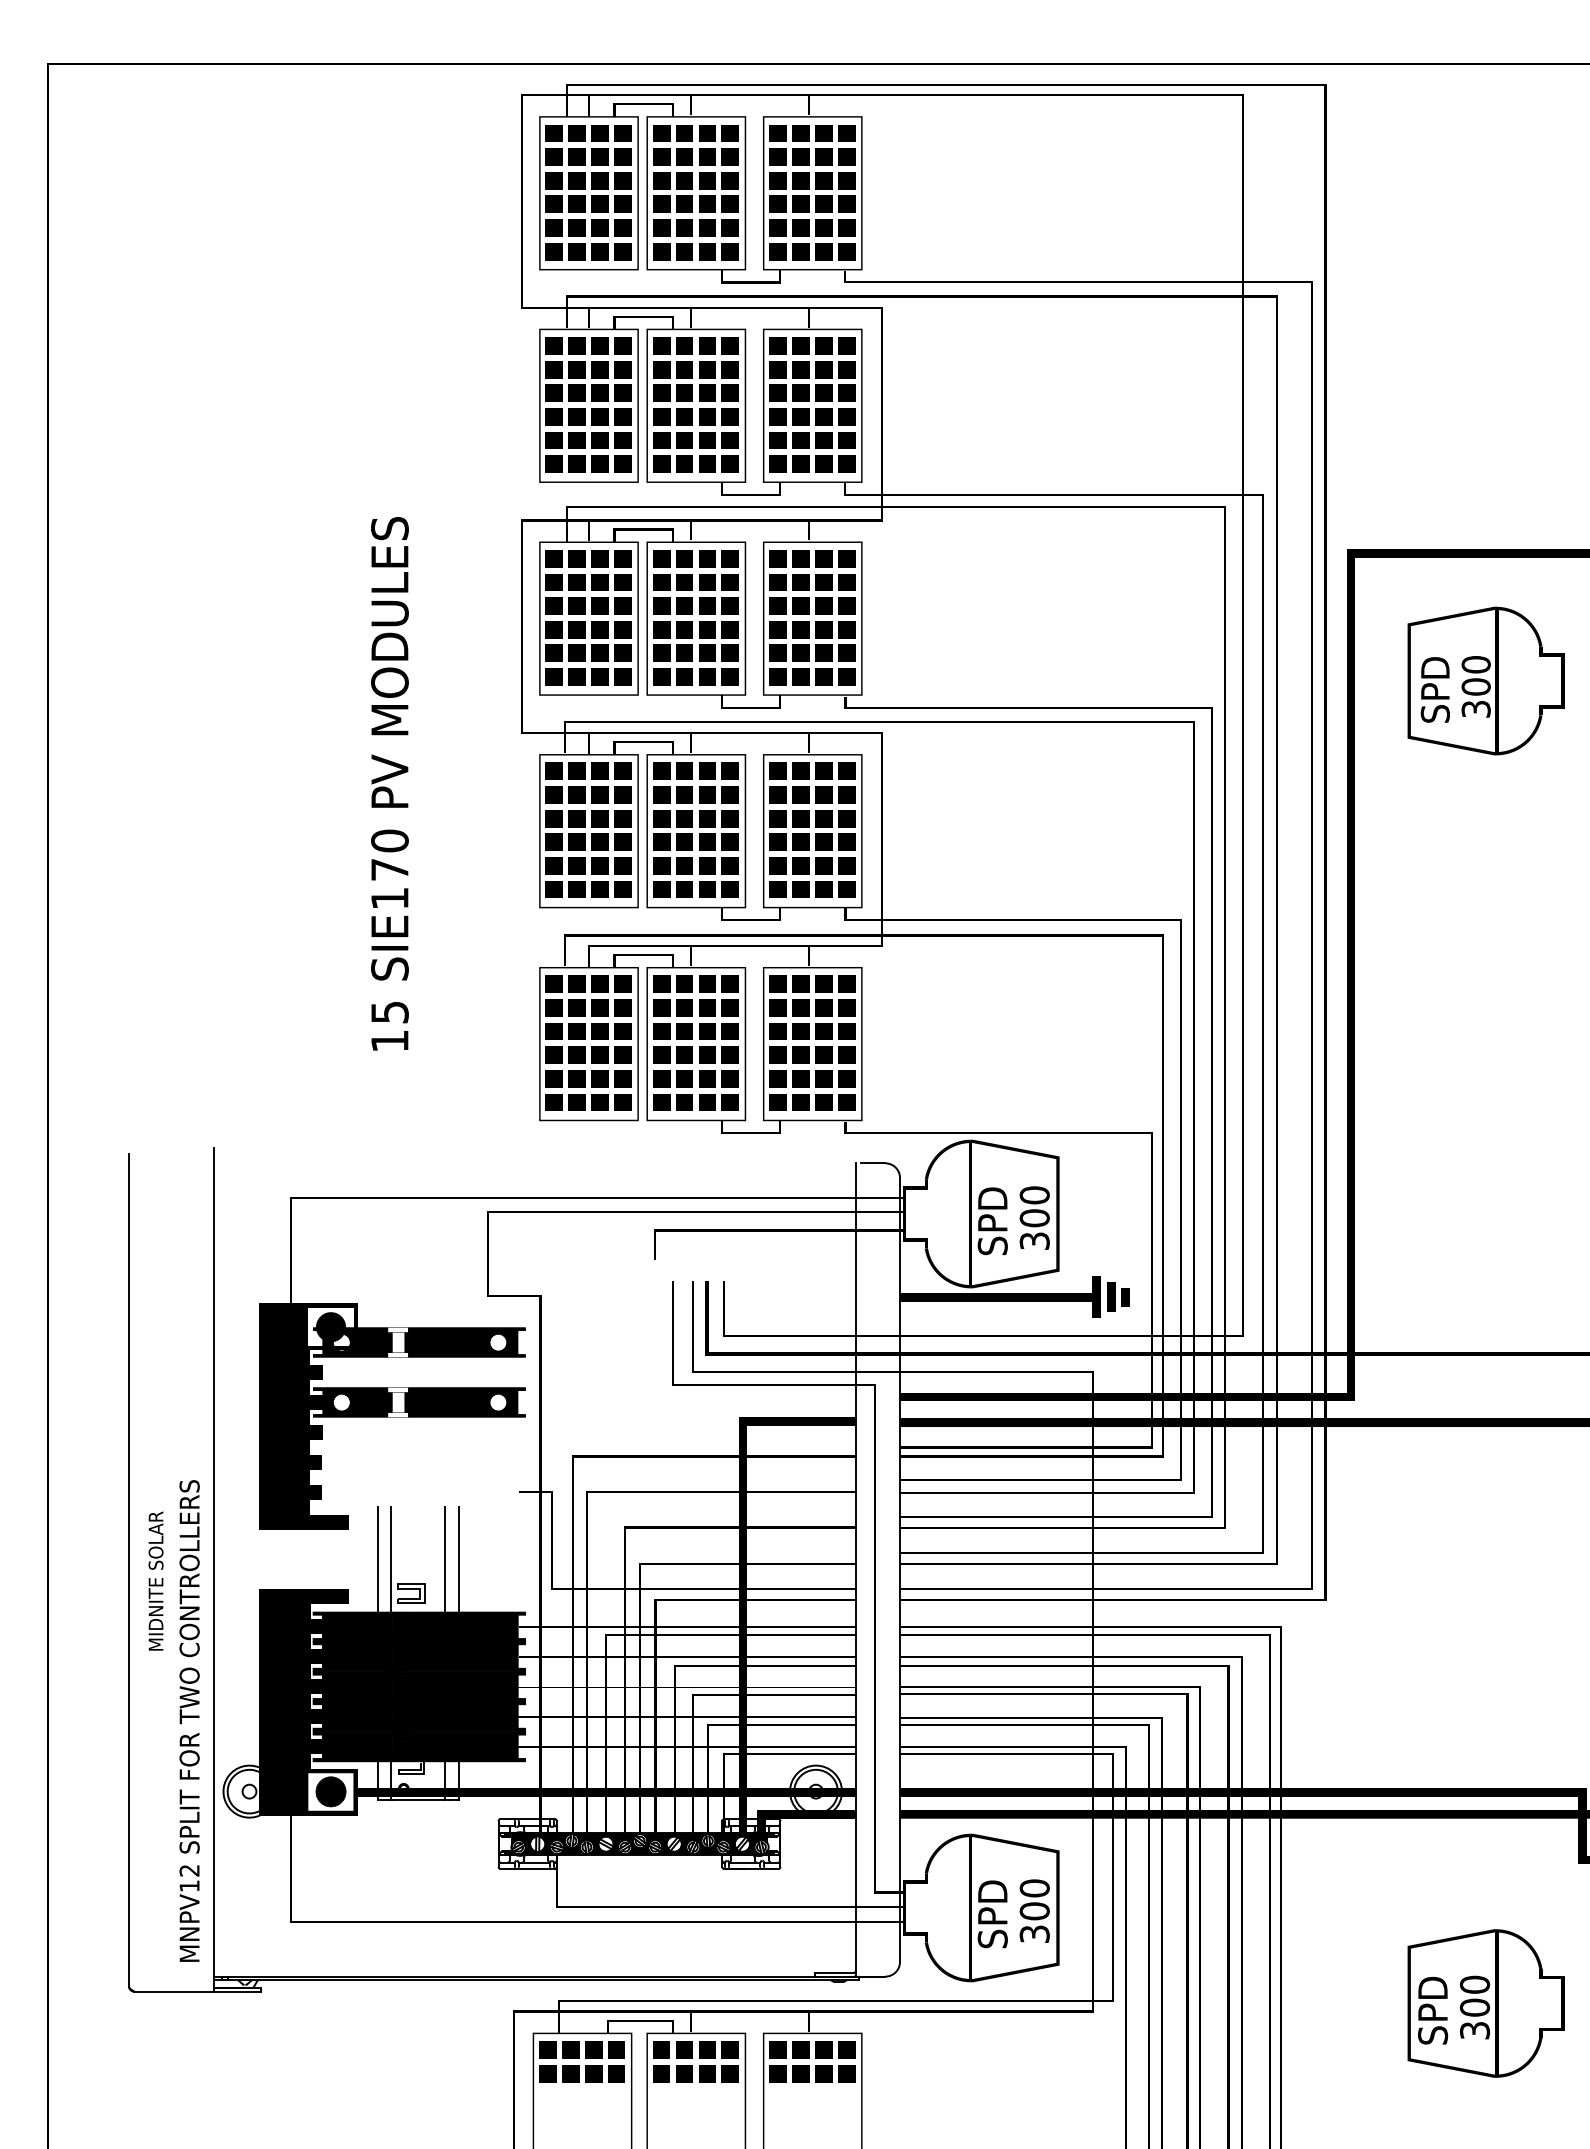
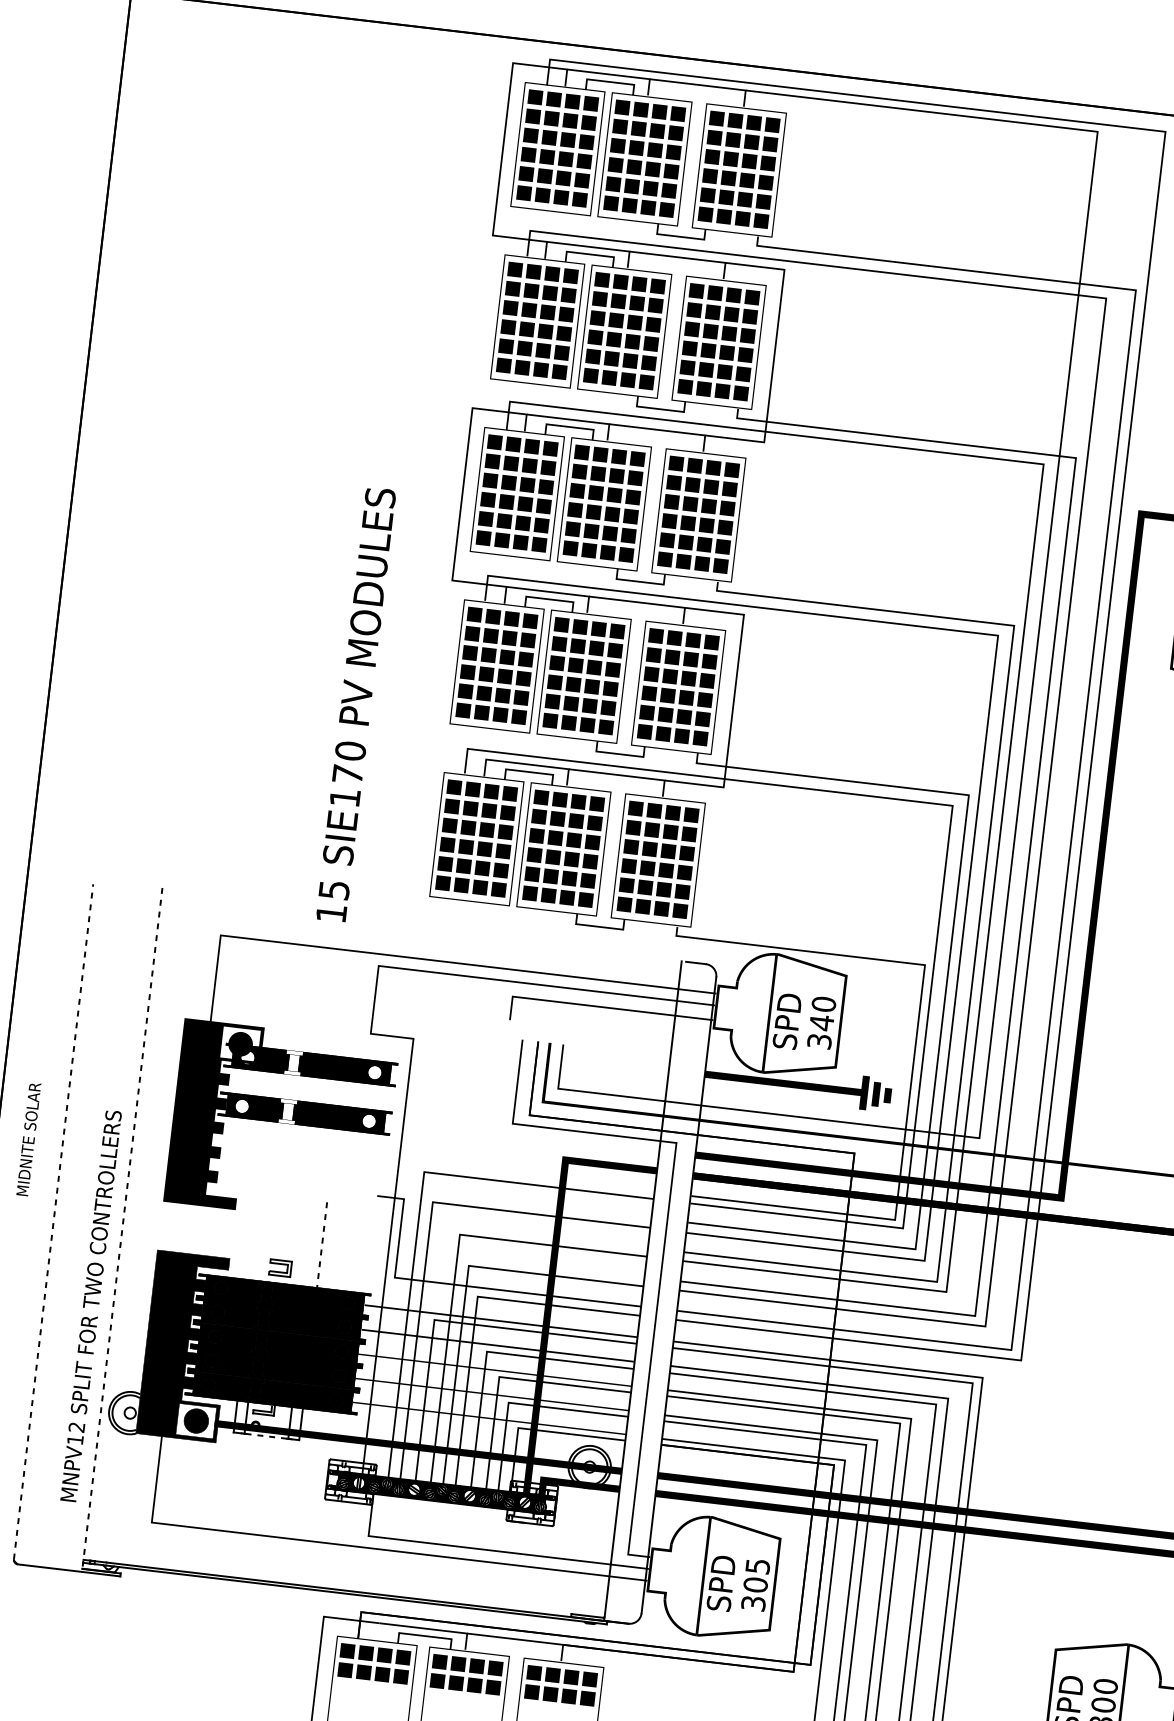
text: (389, 783) -> (355, 704), moved
text: (1034, 1217) -> (821, 1022), 300 -> 340
line: (378, 1559) -> (257, 1237), removed
line: (391, 1559) -> (267, 1238), removed
line: (445, 1559) -> (311, 1243), removed
line: (458, 1559) -> (321, 1244), solid -> dashed
line: (128, 1569) -> (53, 1221), solid -> dashed
line: (213, 1569) -> (122, 1229), solid -> dashed
text: (155, 1580) -> (28, 1138), moved
text: (189, 1720) -> (91, 1305), moved
line: (417, 1800) -> (265, 1436), solid -> dashed
text: (1034, 1888) -> (757, 1566), 300 -> 305

